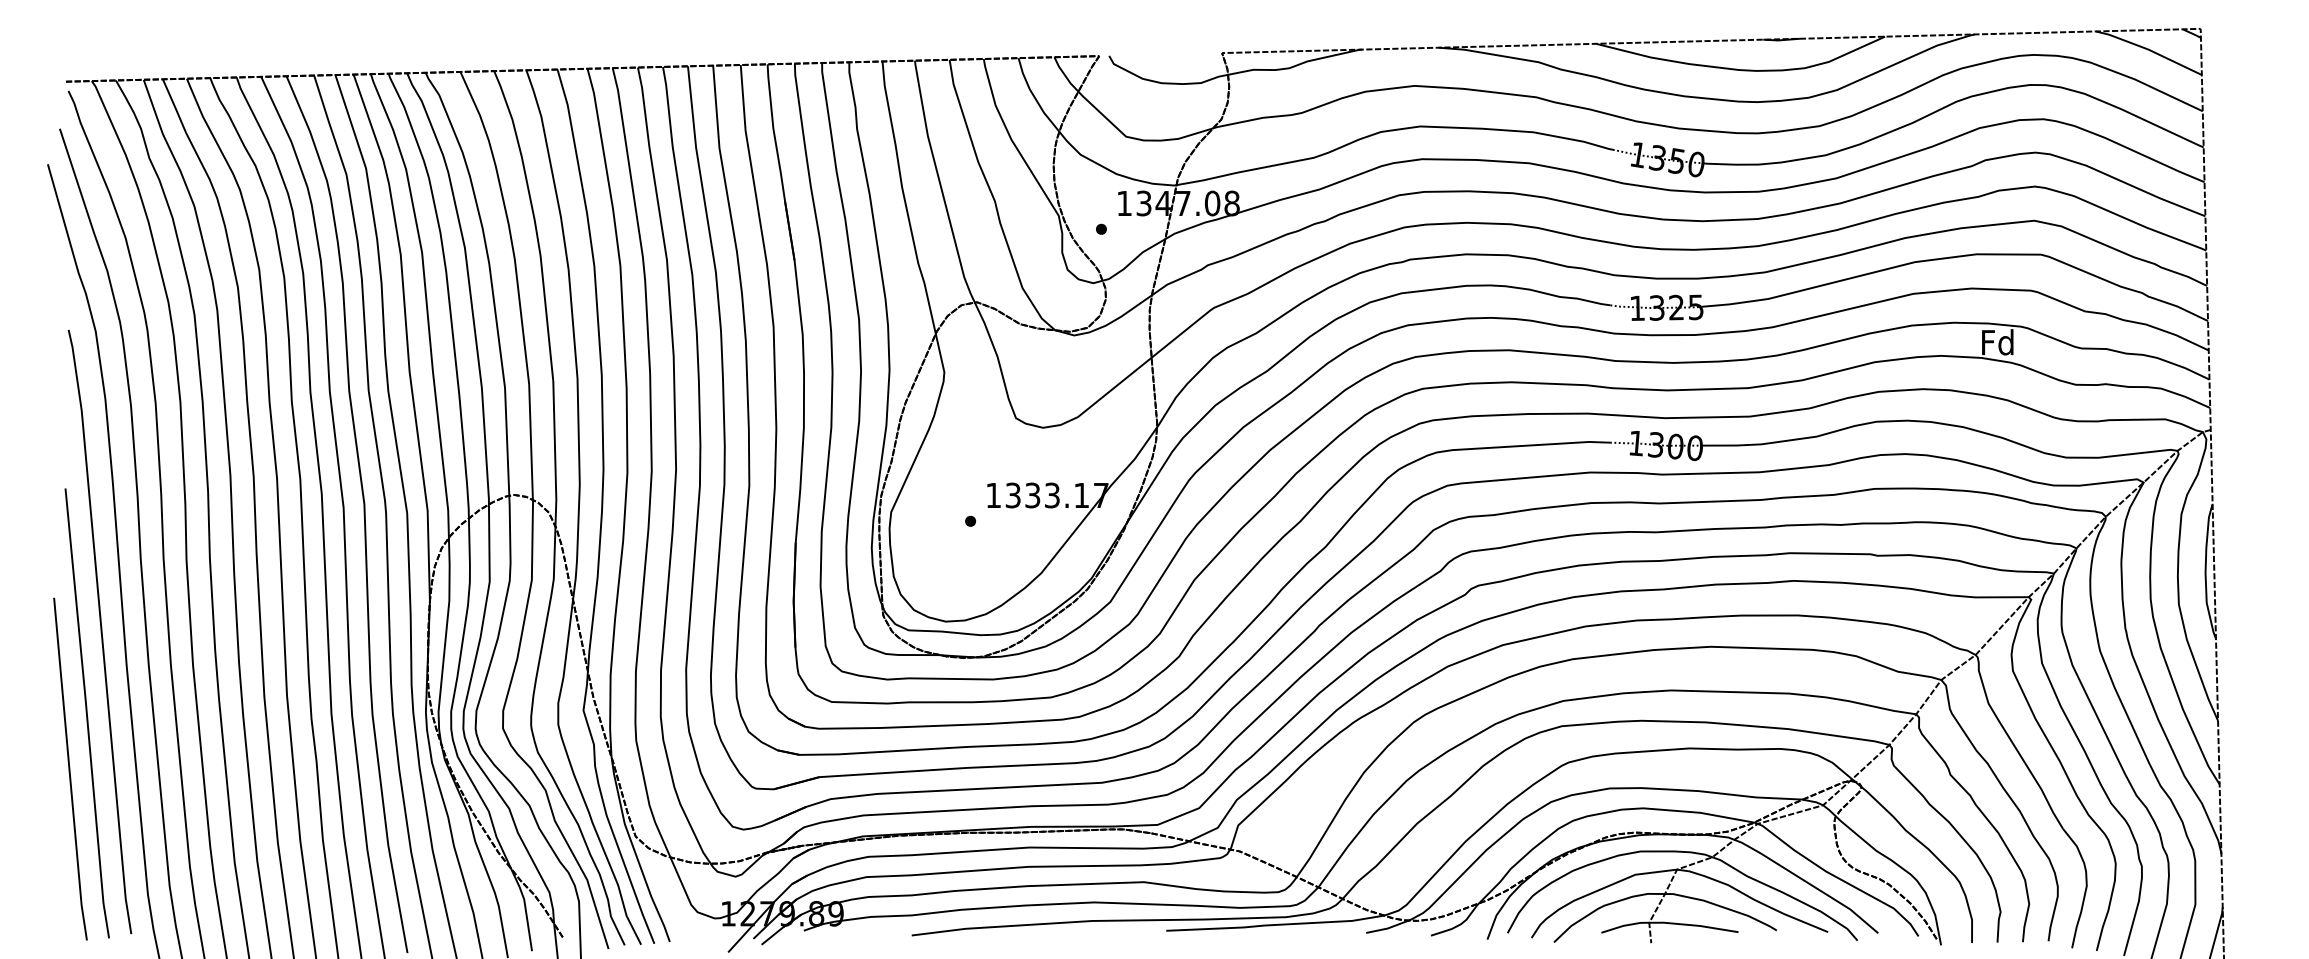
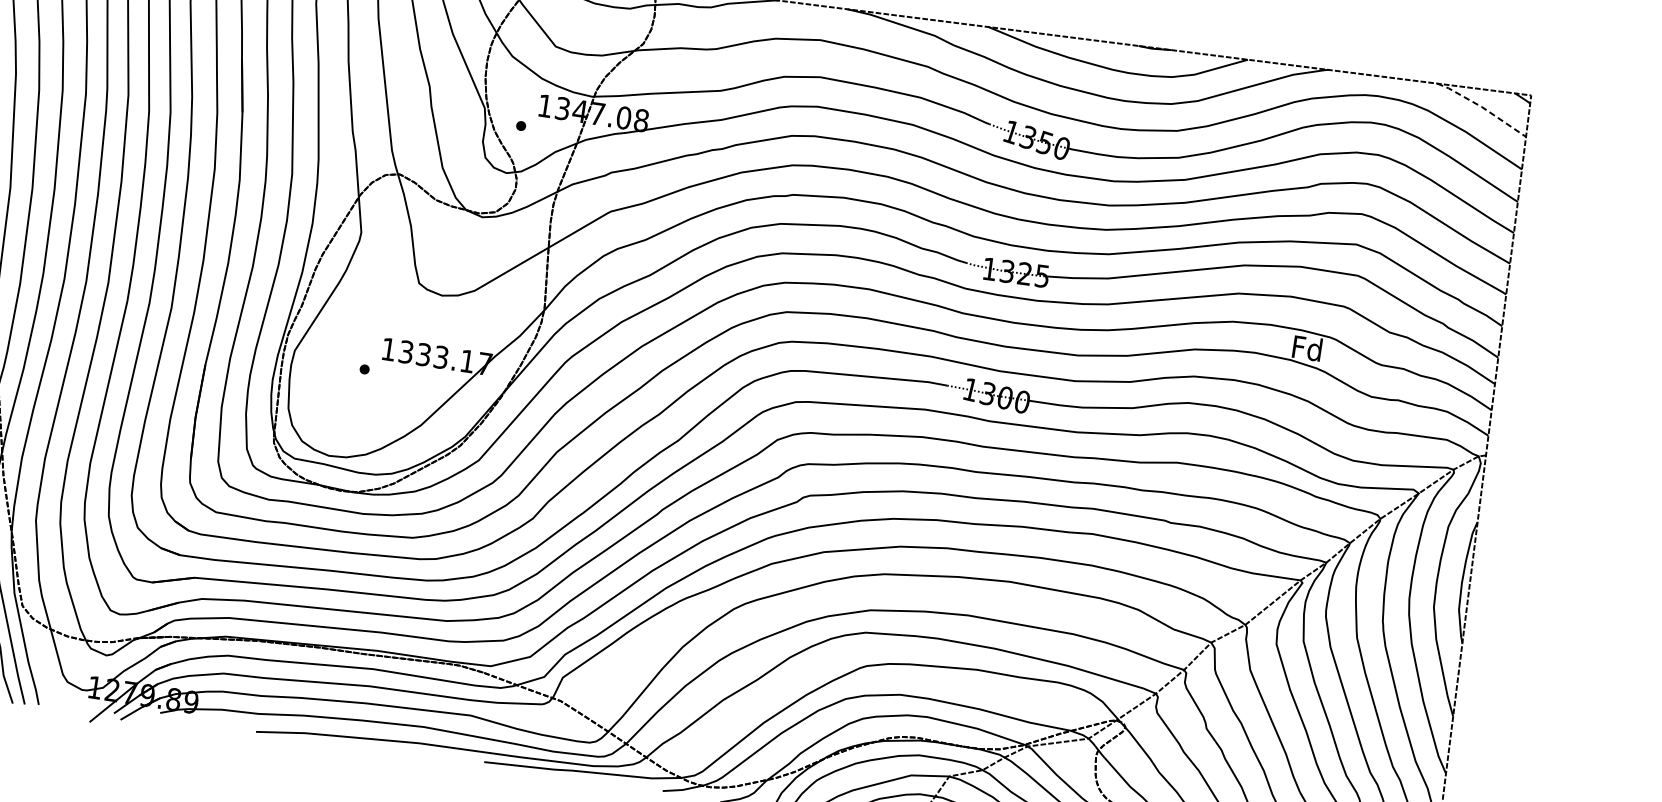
line: (2148, 49) -> (1481, 106), solid -> dashed

